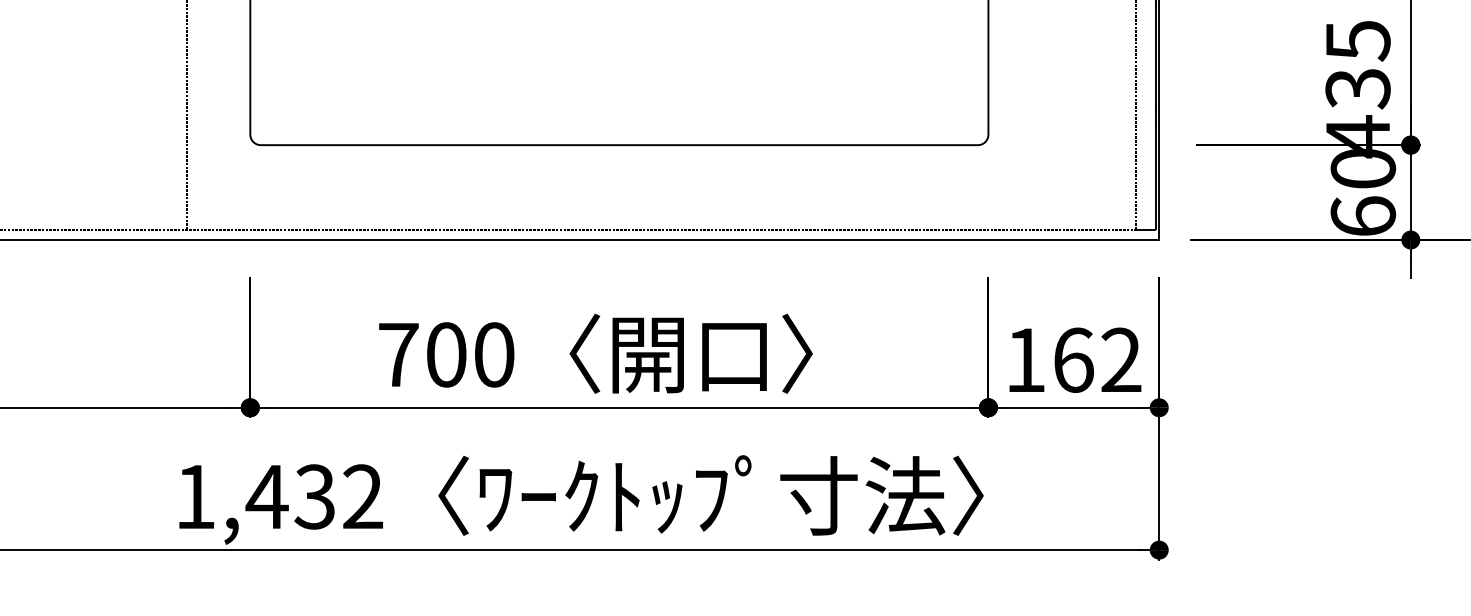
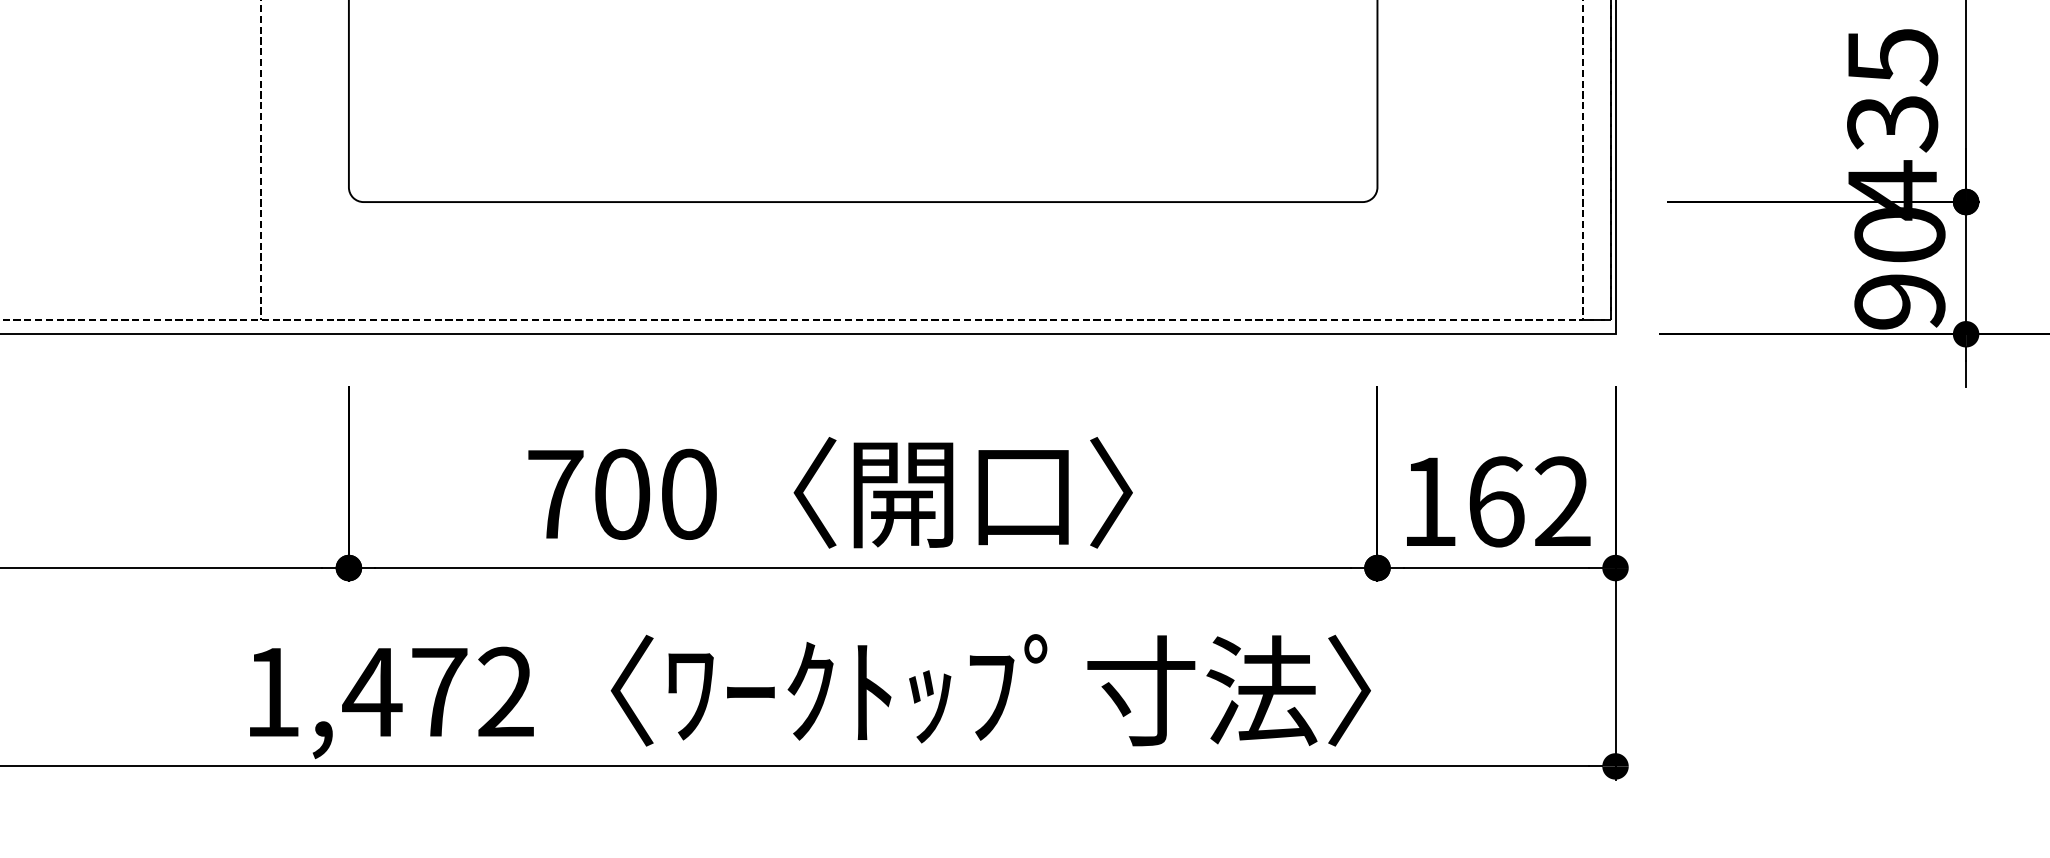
text: (1363, 216) -> (1899, 301), 60 -> 90
text: (314, 496) -> (438, 691), 1,432 -> 1,472

